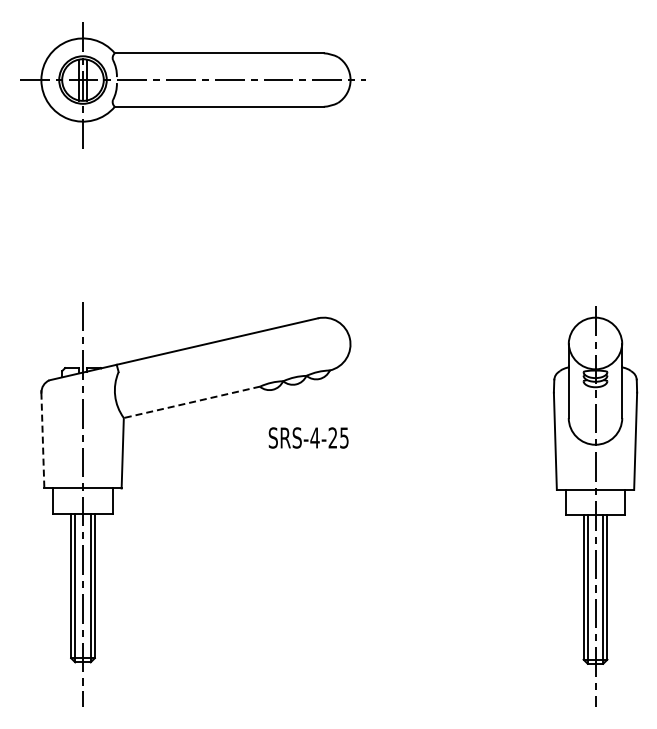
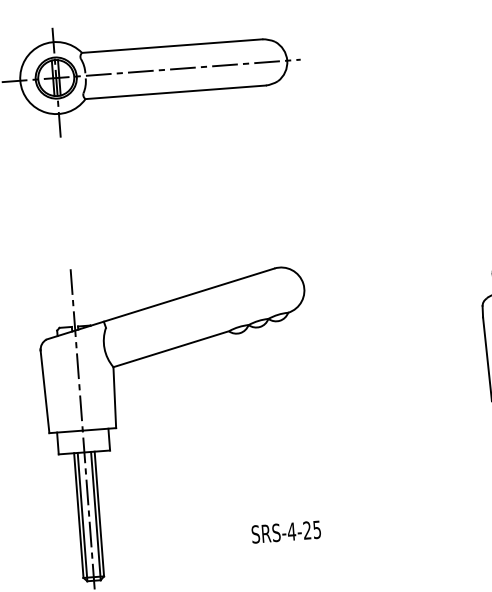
line: (191, 402) -> (170, 349), dashed -> solid
text: (308, 437) -> (286, 531), moved
line: (42, 440) -> (44, 391), dashed -> solid

